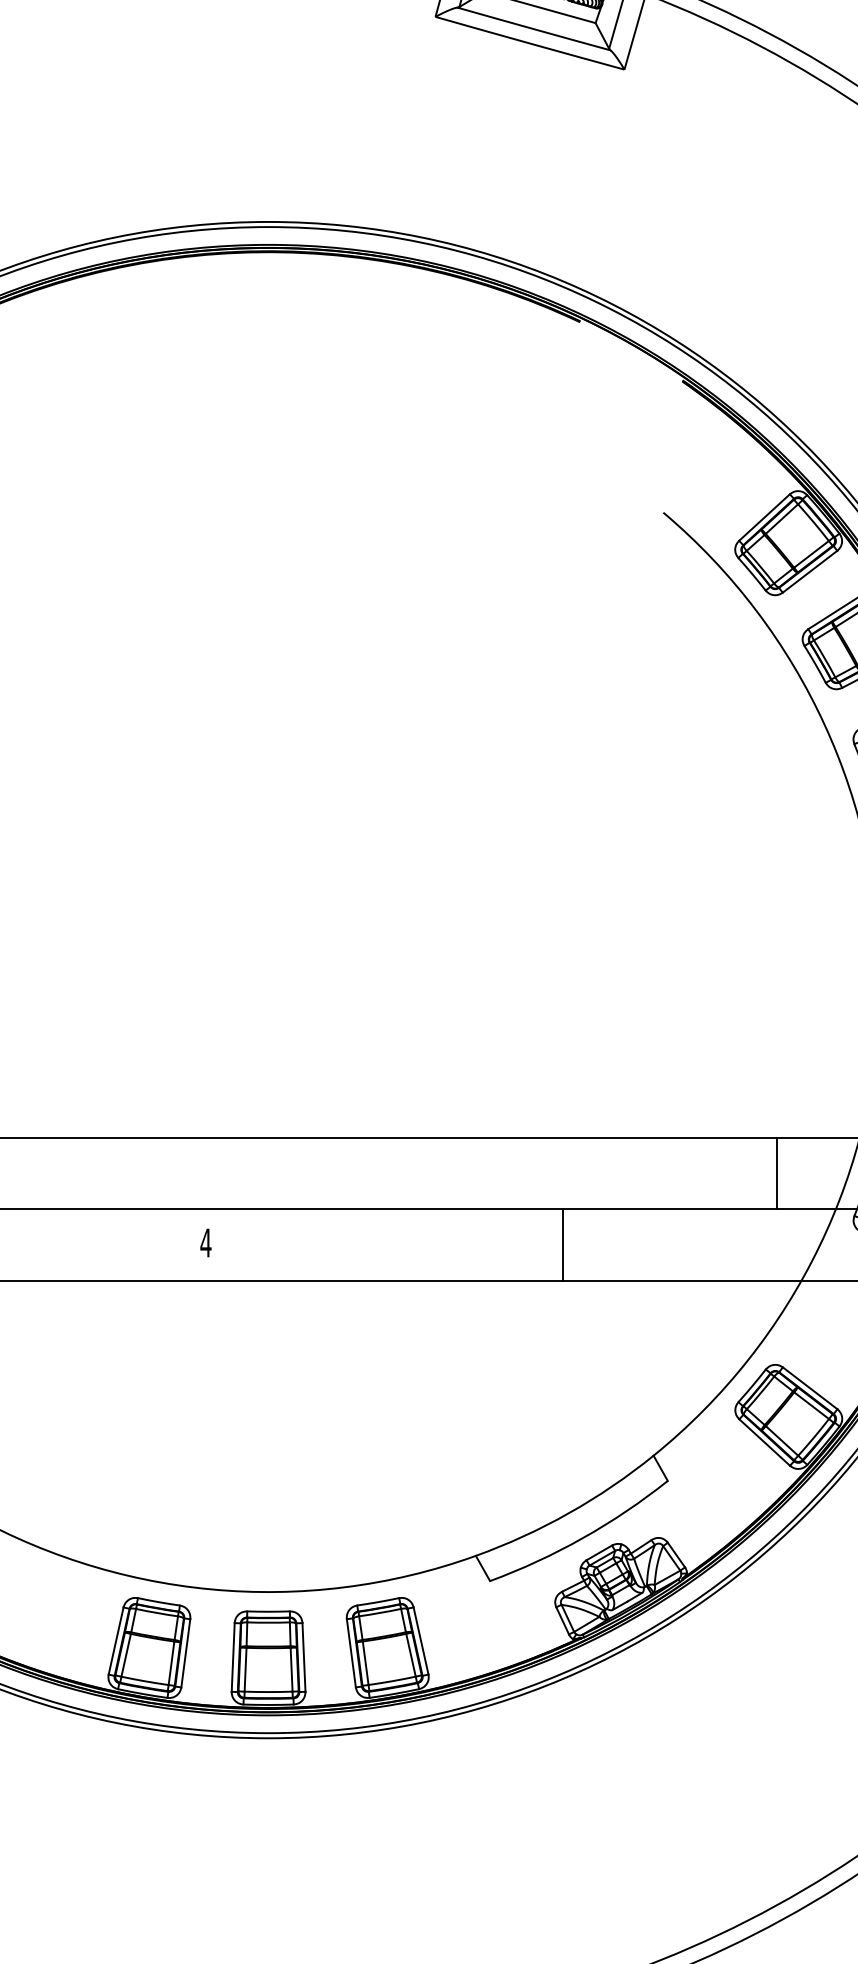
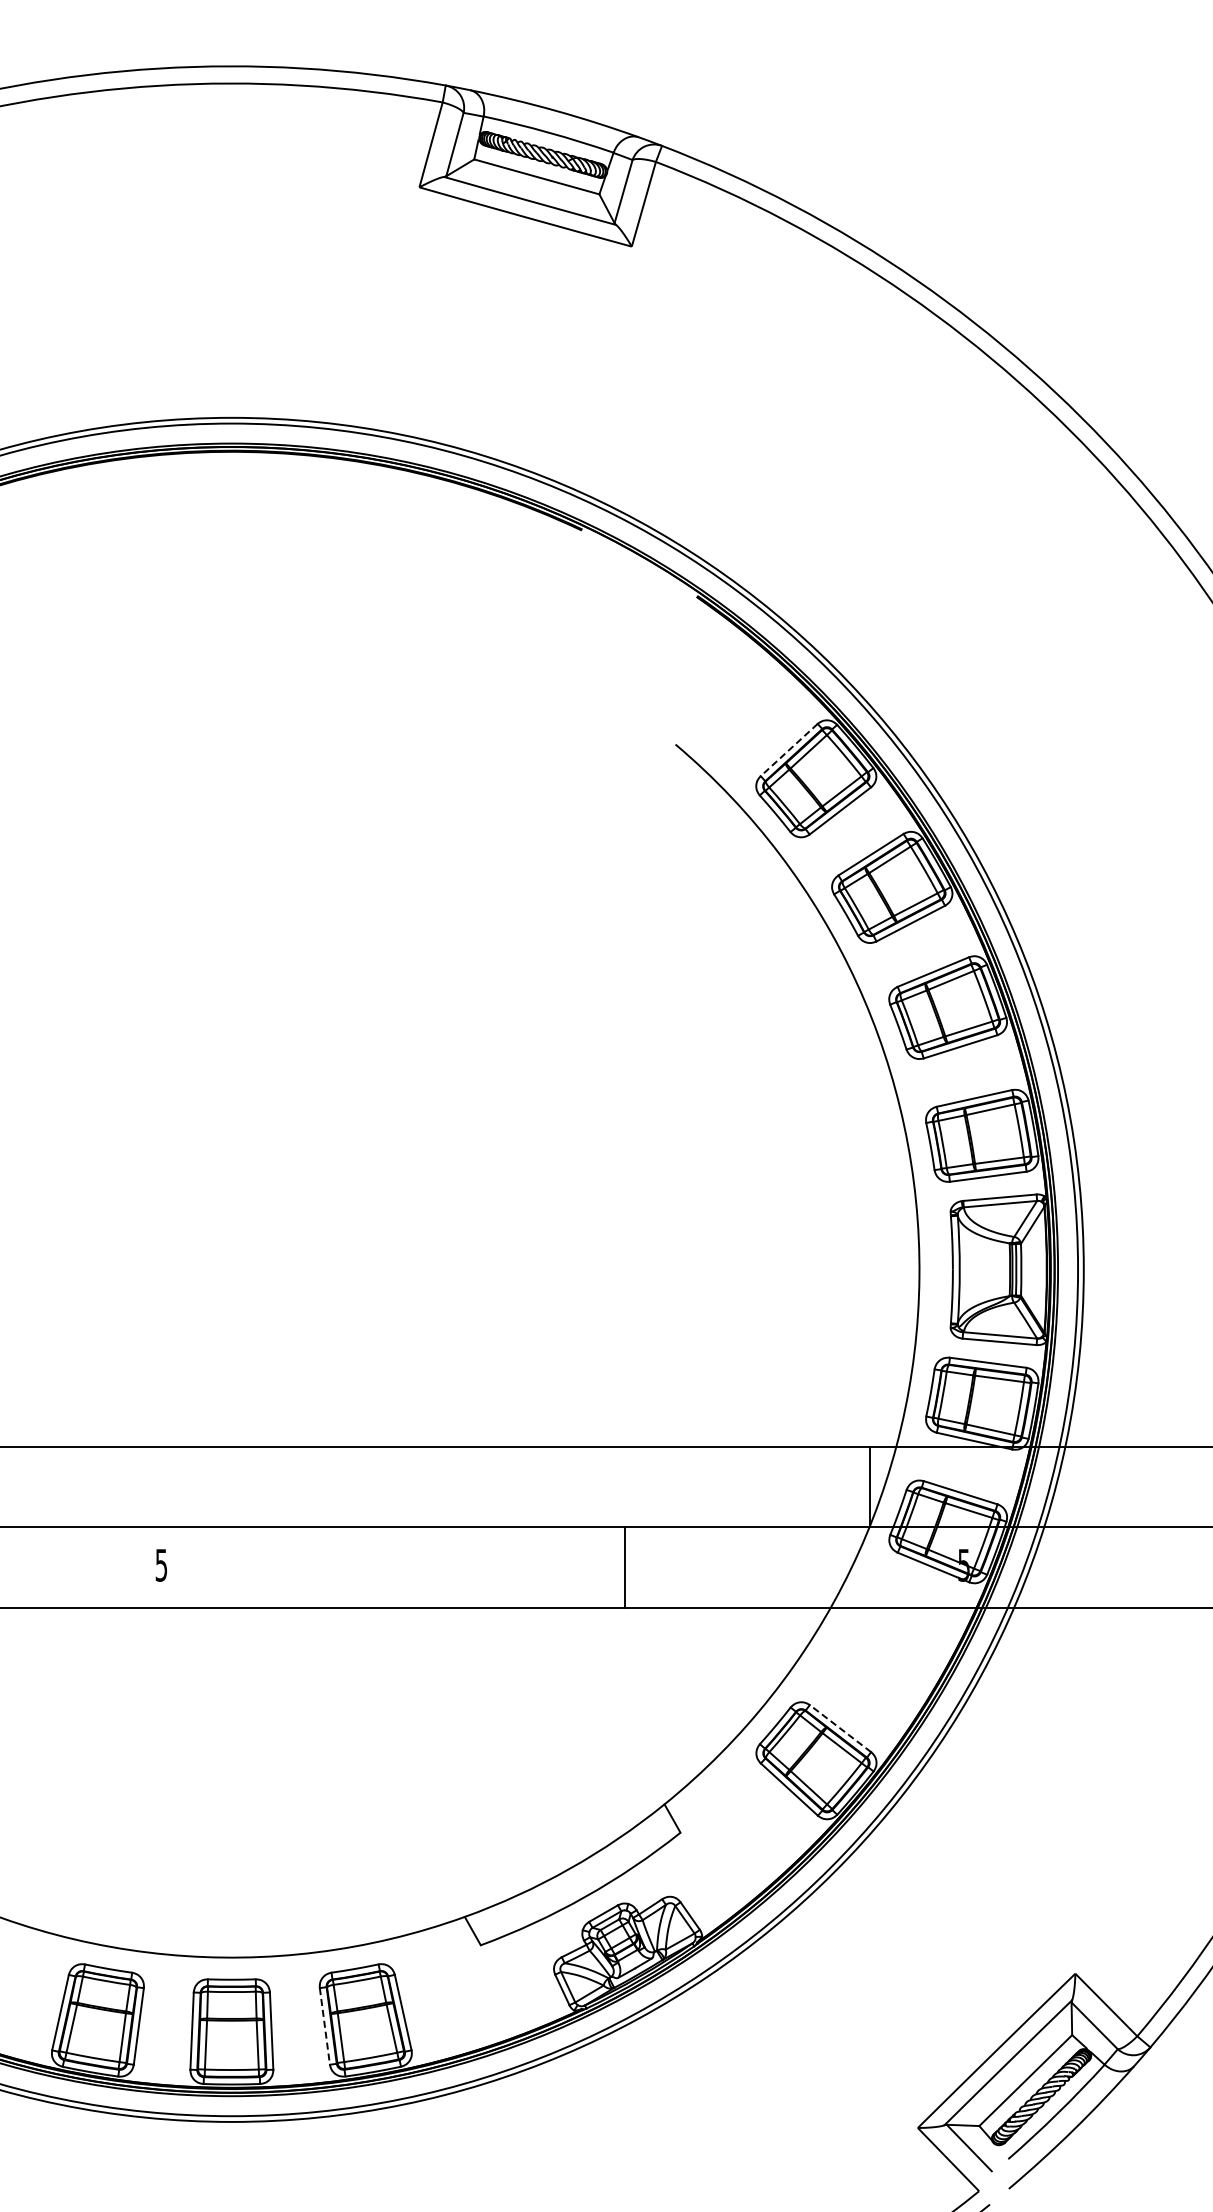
line: (764, 517) -> (789, 750), solid -> dashed
line: (776, 1173) -> (869, 1487), moved
text: (205, 1243) -> (161, 1565), 4 -> 5
line: (562, 1244) -> (625, 1567), moved
line: (810, 1388) -> (840, 1728), solid -> dashed
line: (351, 1653) -> (324, 2026), solid -> dashed

